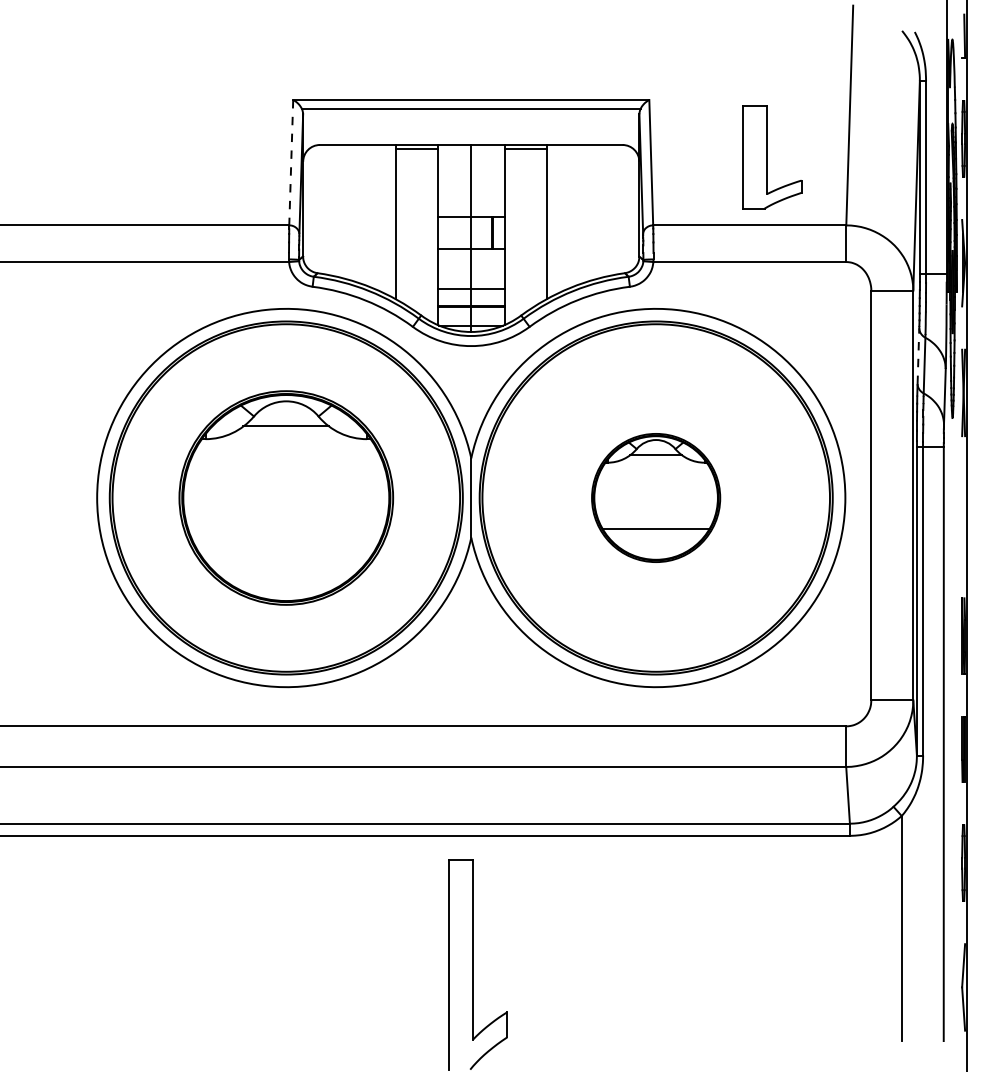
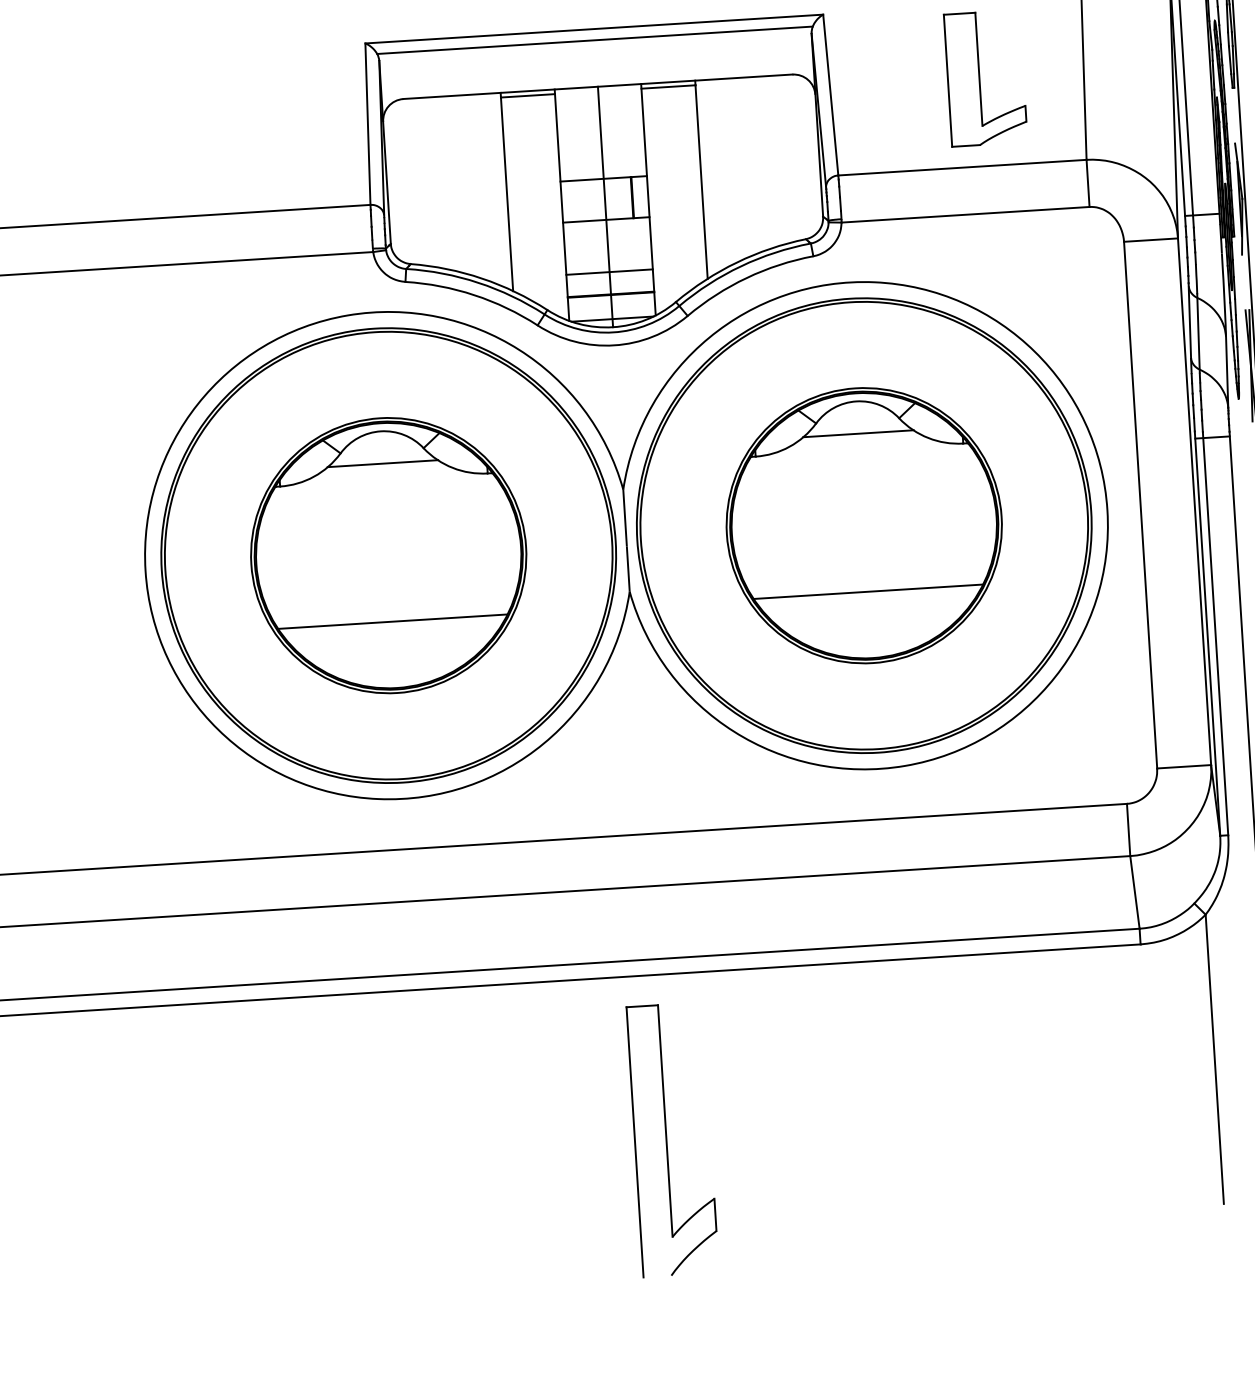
line: (291, 162) -> (368, 123), dashed -> solid
line: (918, 354) -> (1189, 319), dashed -> solid
part: (655, 497) -> (863, 525), size x1.67
line: (286, 549) -> (393, 621), added

